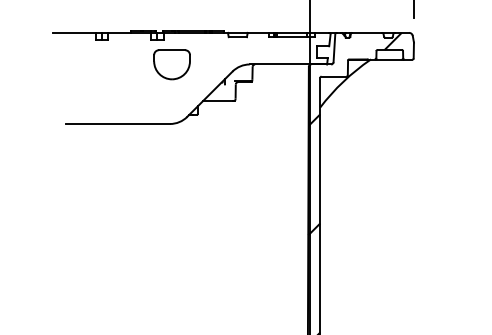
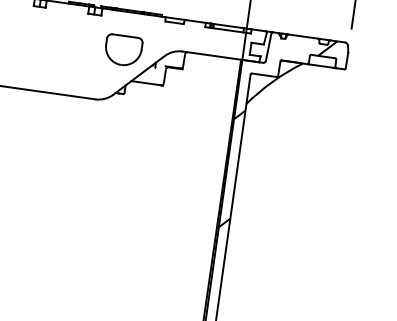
part: (171, 64) -> (122, 50), moved

